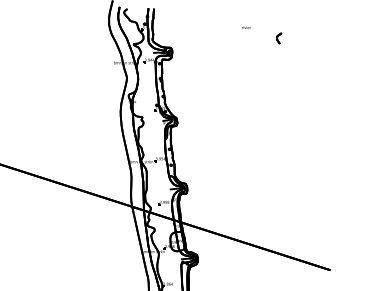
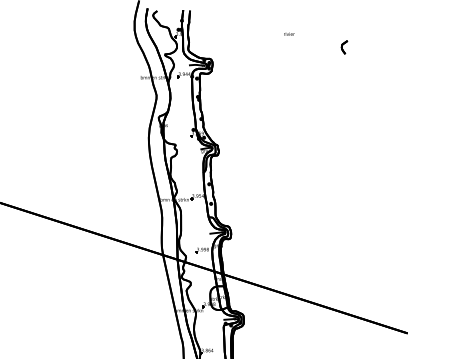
text: (246, 27) -> (289, 33), moved

